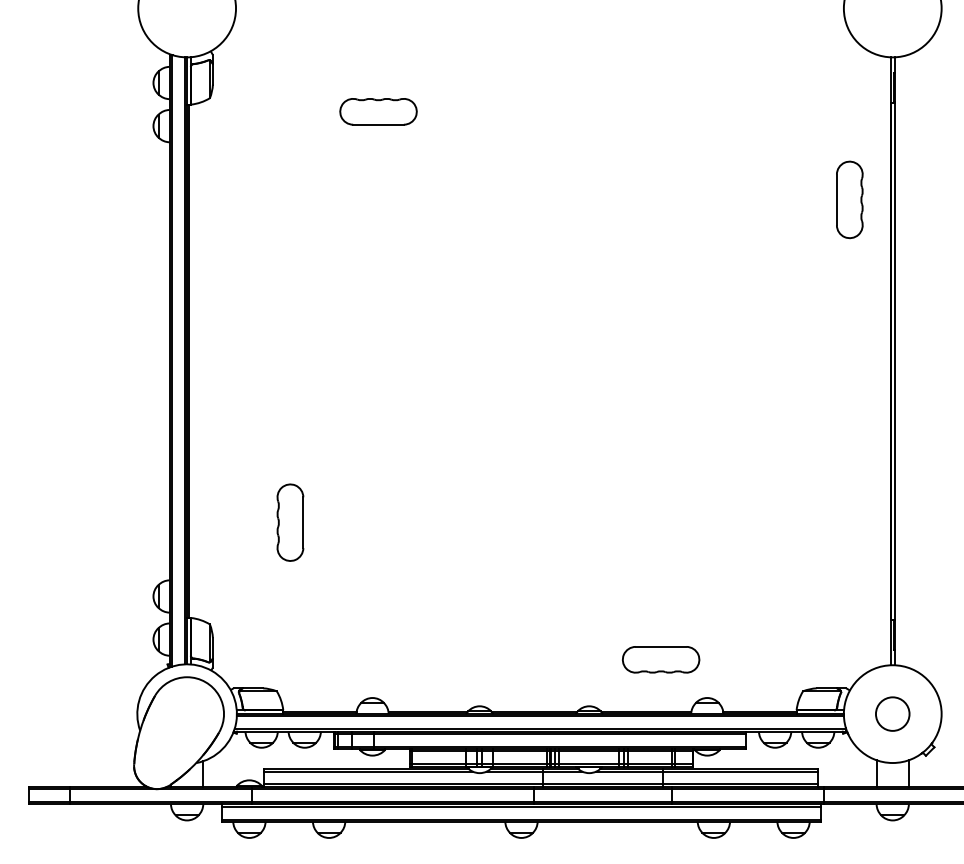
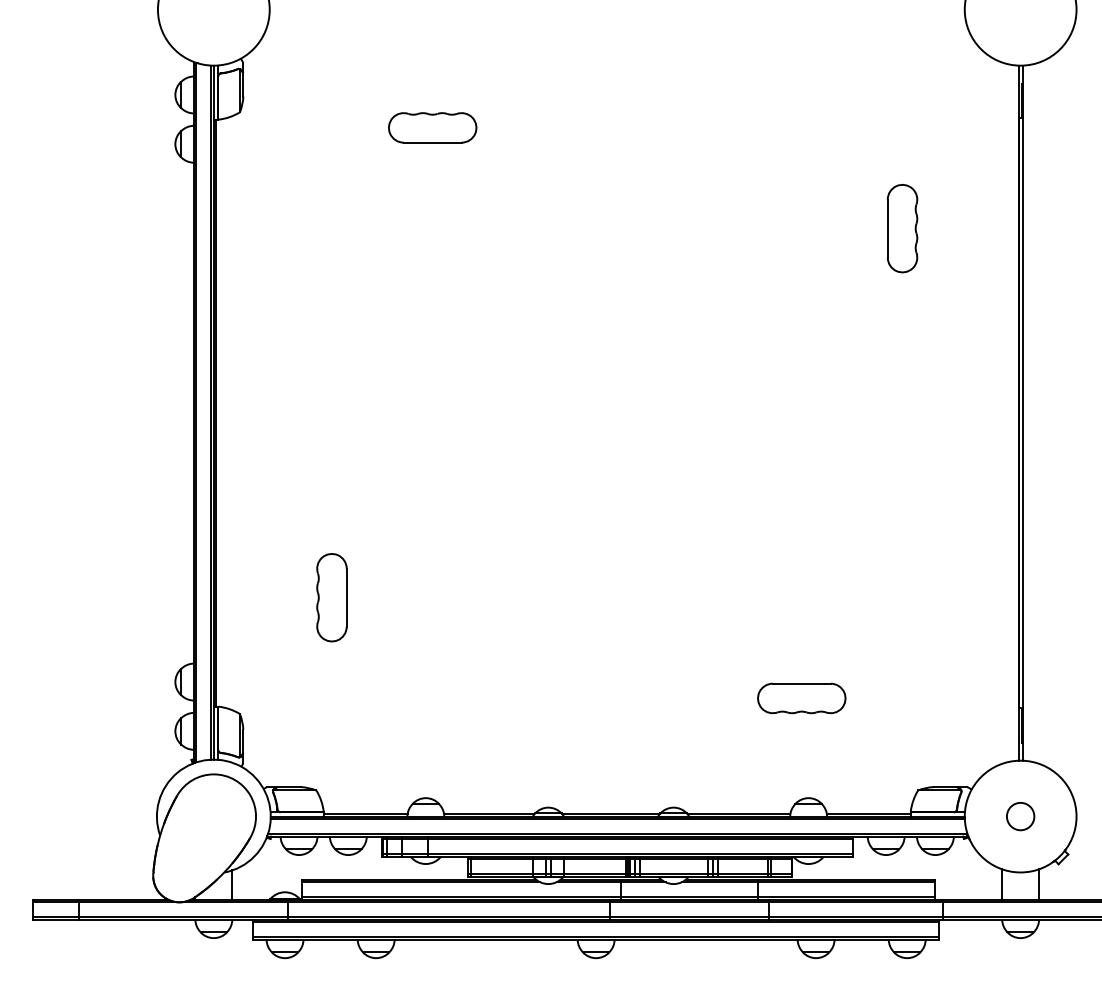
part: (849, 199) -> (902, 228), moved
part: (660, 659) -> (801, 698), moved
circle: (892, 714) -> (1020, 816), size x0.71

